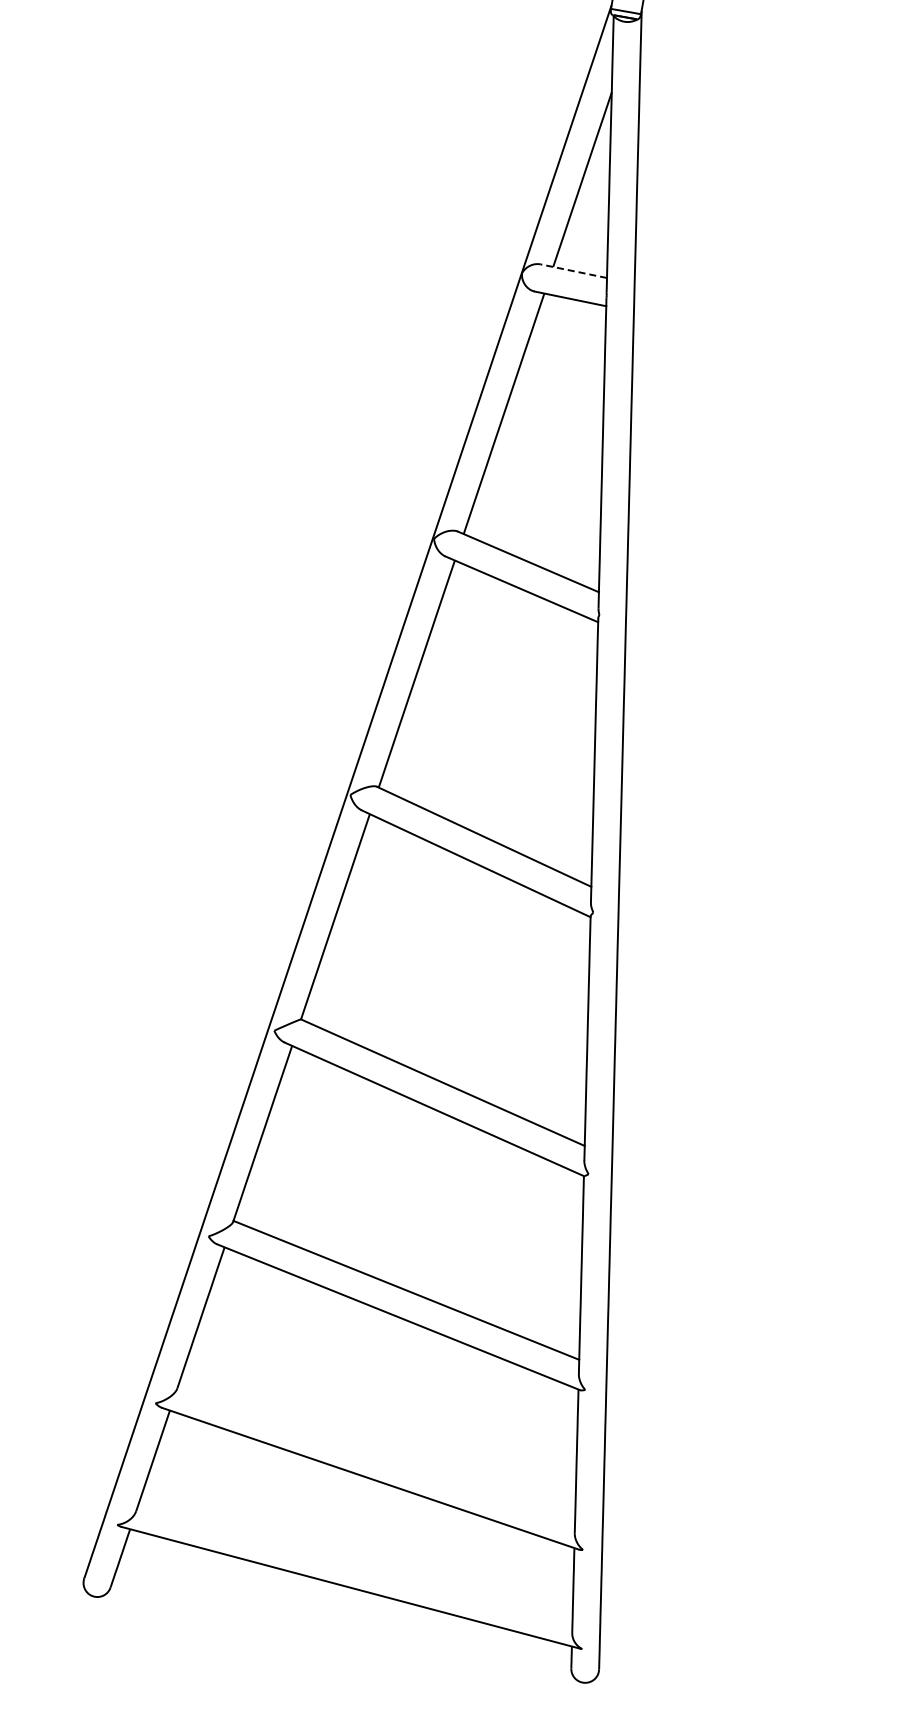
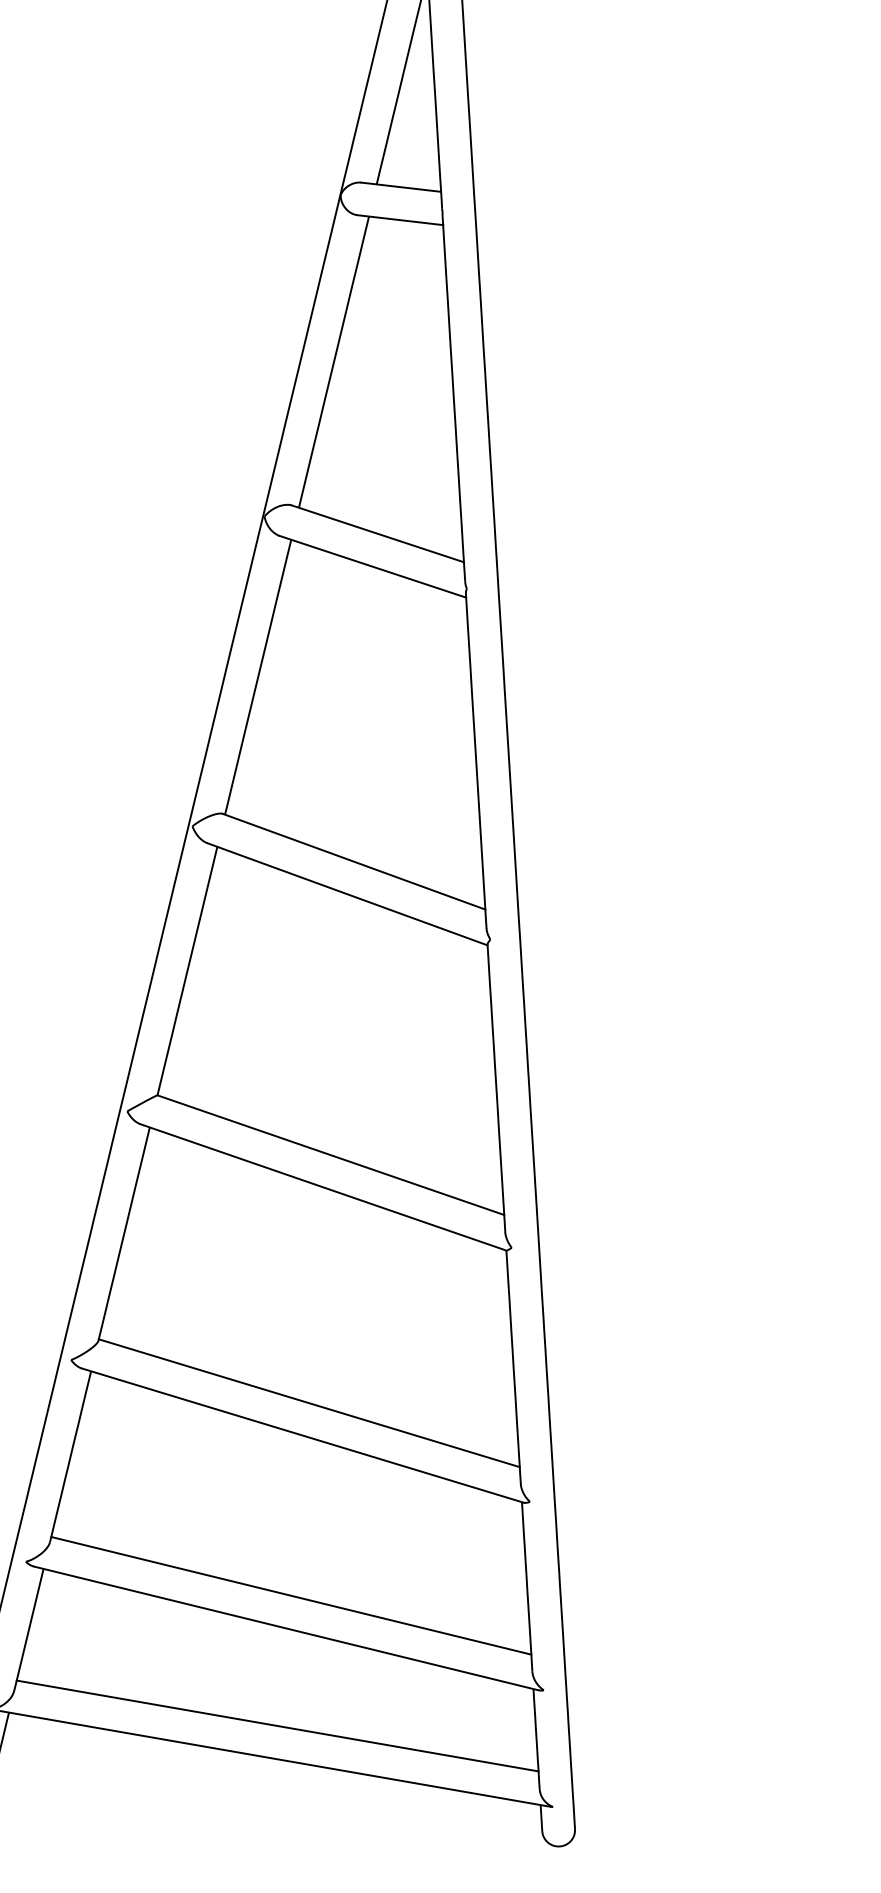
line: (573, 271) -> (401, 187), dashed -> solid
line: (376, 1451) -> (290, 1595), added
line: (355, 1559) -> (277, 1725), added

